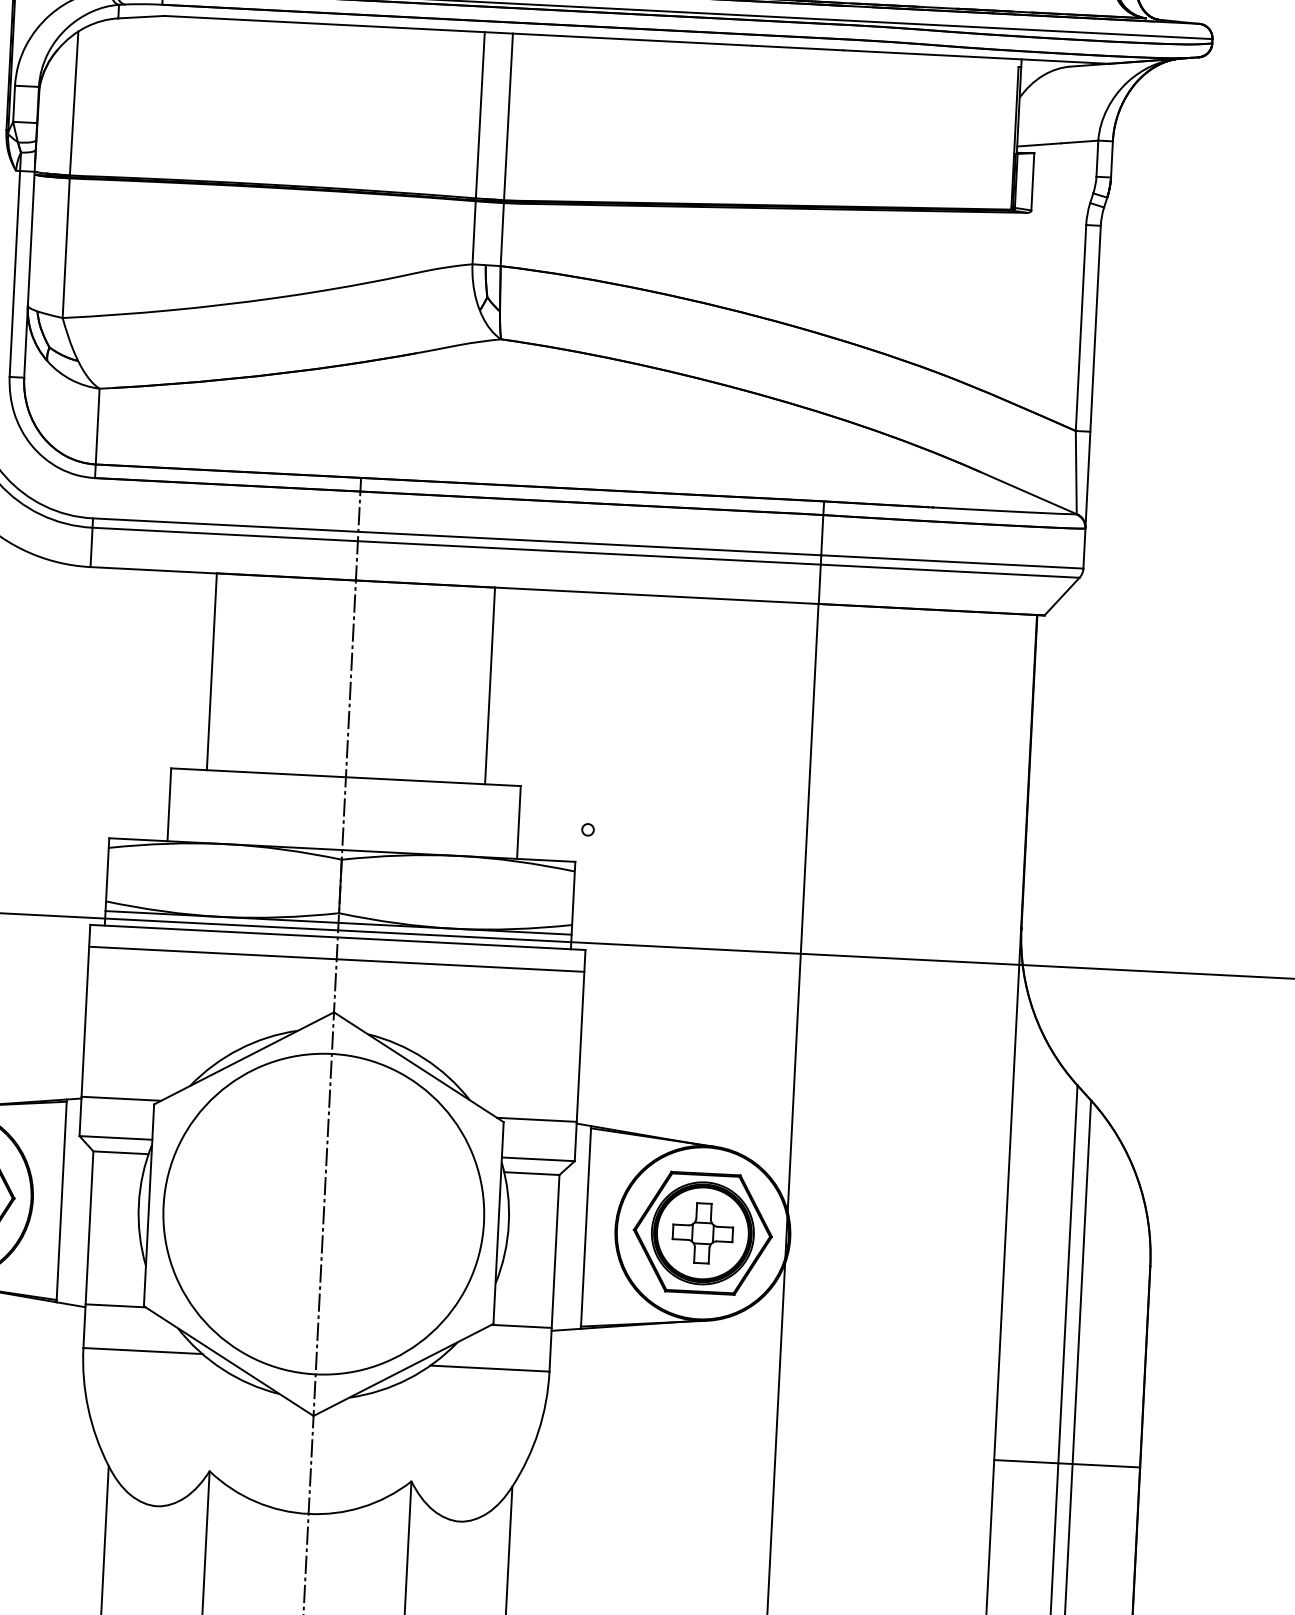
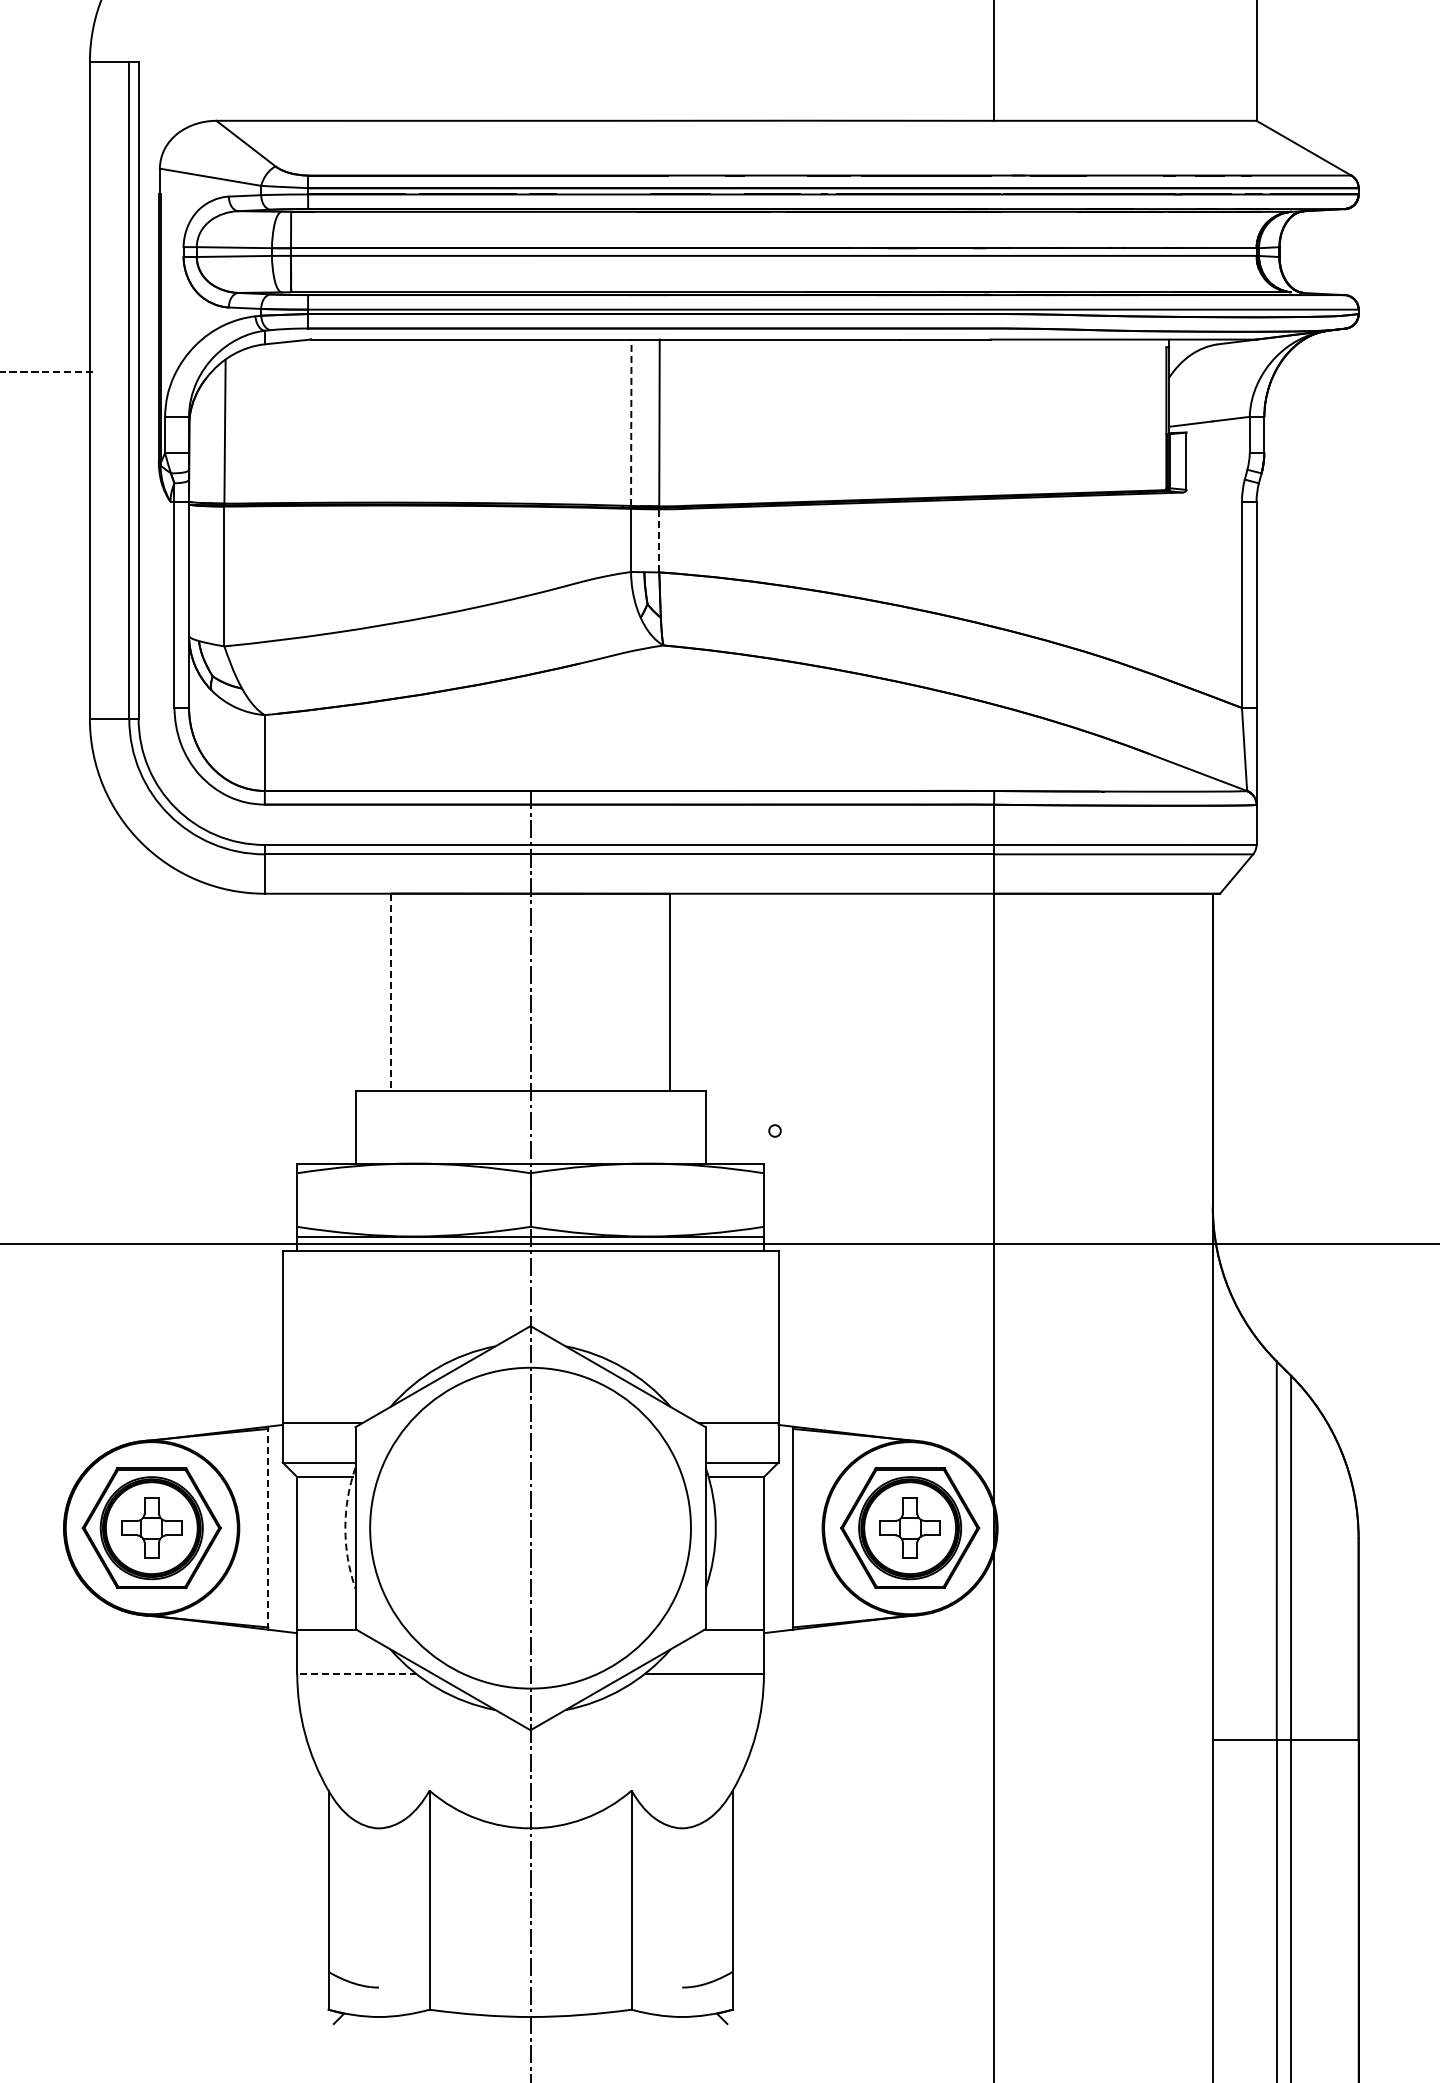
line: (480, 115) -> (631, 422), solid -> dashed
line: (502, 234) -> (659, 540), solid -> dashed
line: (212, 672) -> (391, 992), solid -> dashed
line: (336, 958) -> (530, 1272), removed
line: (62, 1201) -> (268, 1528), solid -> dashed
arc: (138, 1205) -> (345, 1528), solid -> dashed
line: (142, 1351) -> (356, 1674), solid -> dashed

